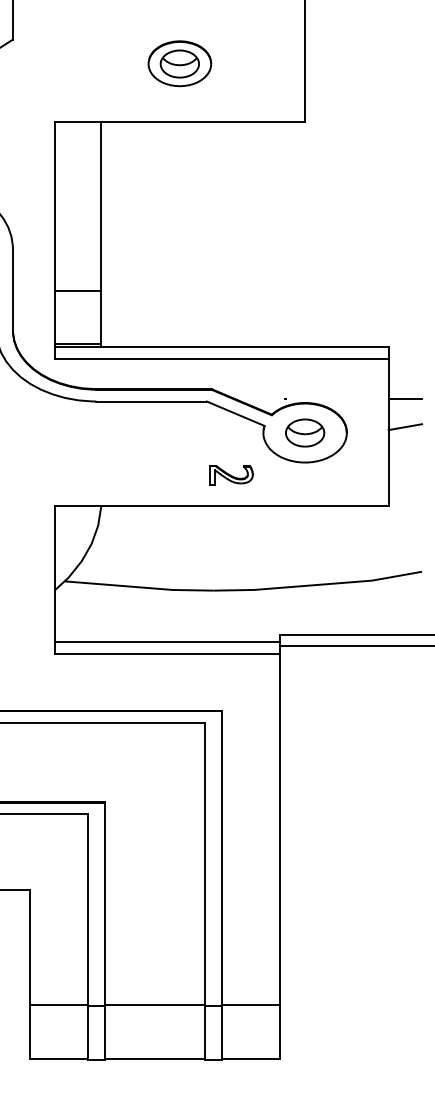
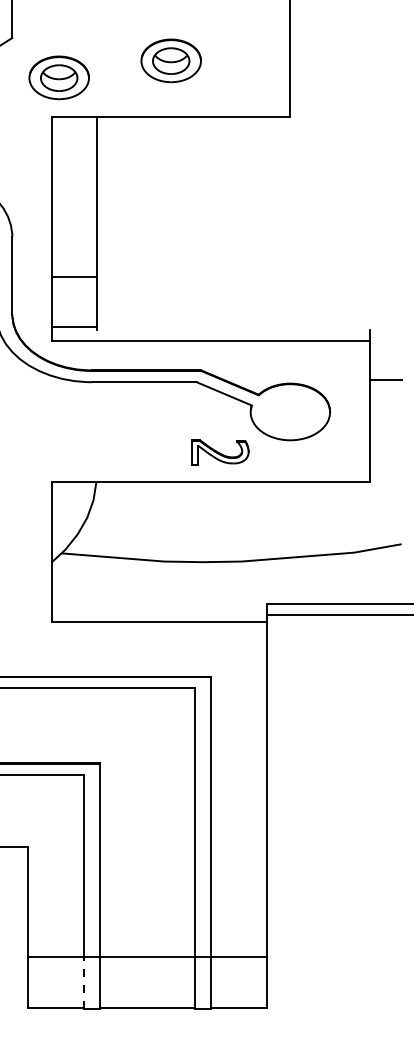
part: (61, 81) -> (58, 77), added
line: (221, 347) -> (210, 330), removed
line: (405, 427) -> (385, 406), removed
part: (305, 432) -> (290, 411), removed
part: (231, 474) -> (220, 451), size x1.4
line: (167, 642) -> (159, 611), removed
line: (87, 1032) -> (83, 982), solid -> dashed

